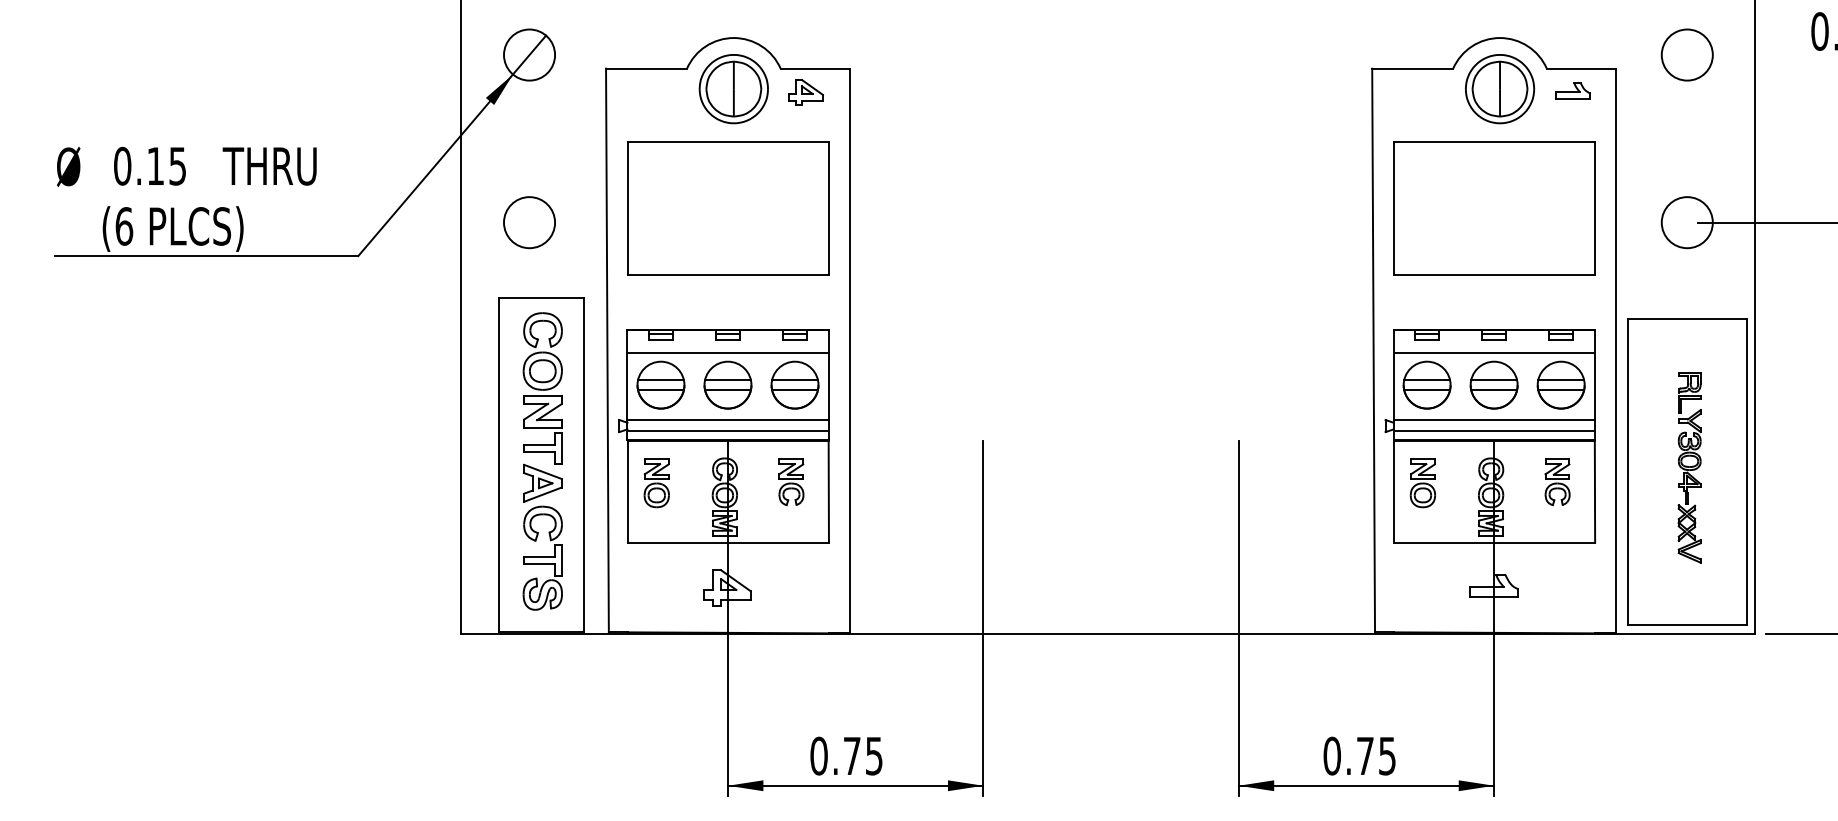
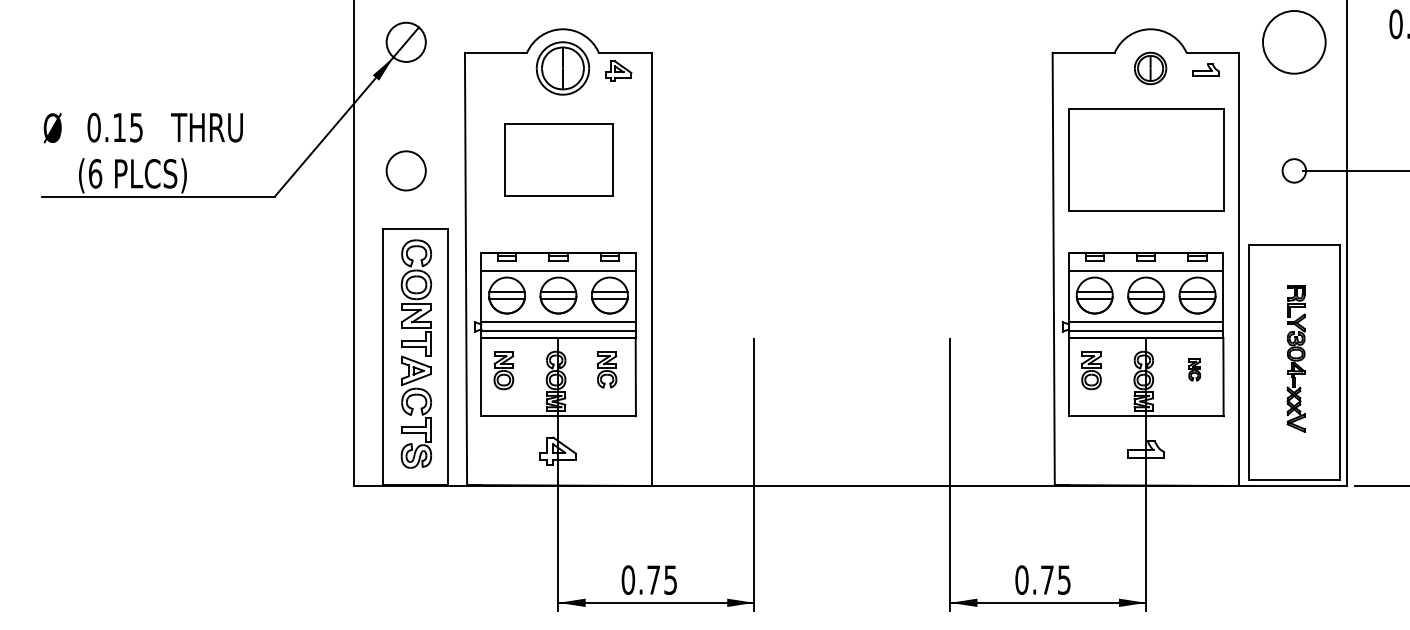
circle: (1686, 53) -> (1293, 41), size x1.6
part: (1499, 89) -> (1150, 68), size x0.6
part: (728, 207) -> (558, 159), size x0.7
circle: (1686, 222) -> (1293, 170), size x0.6
part: (1557, 481) -> (1194, 369), size x0.6

